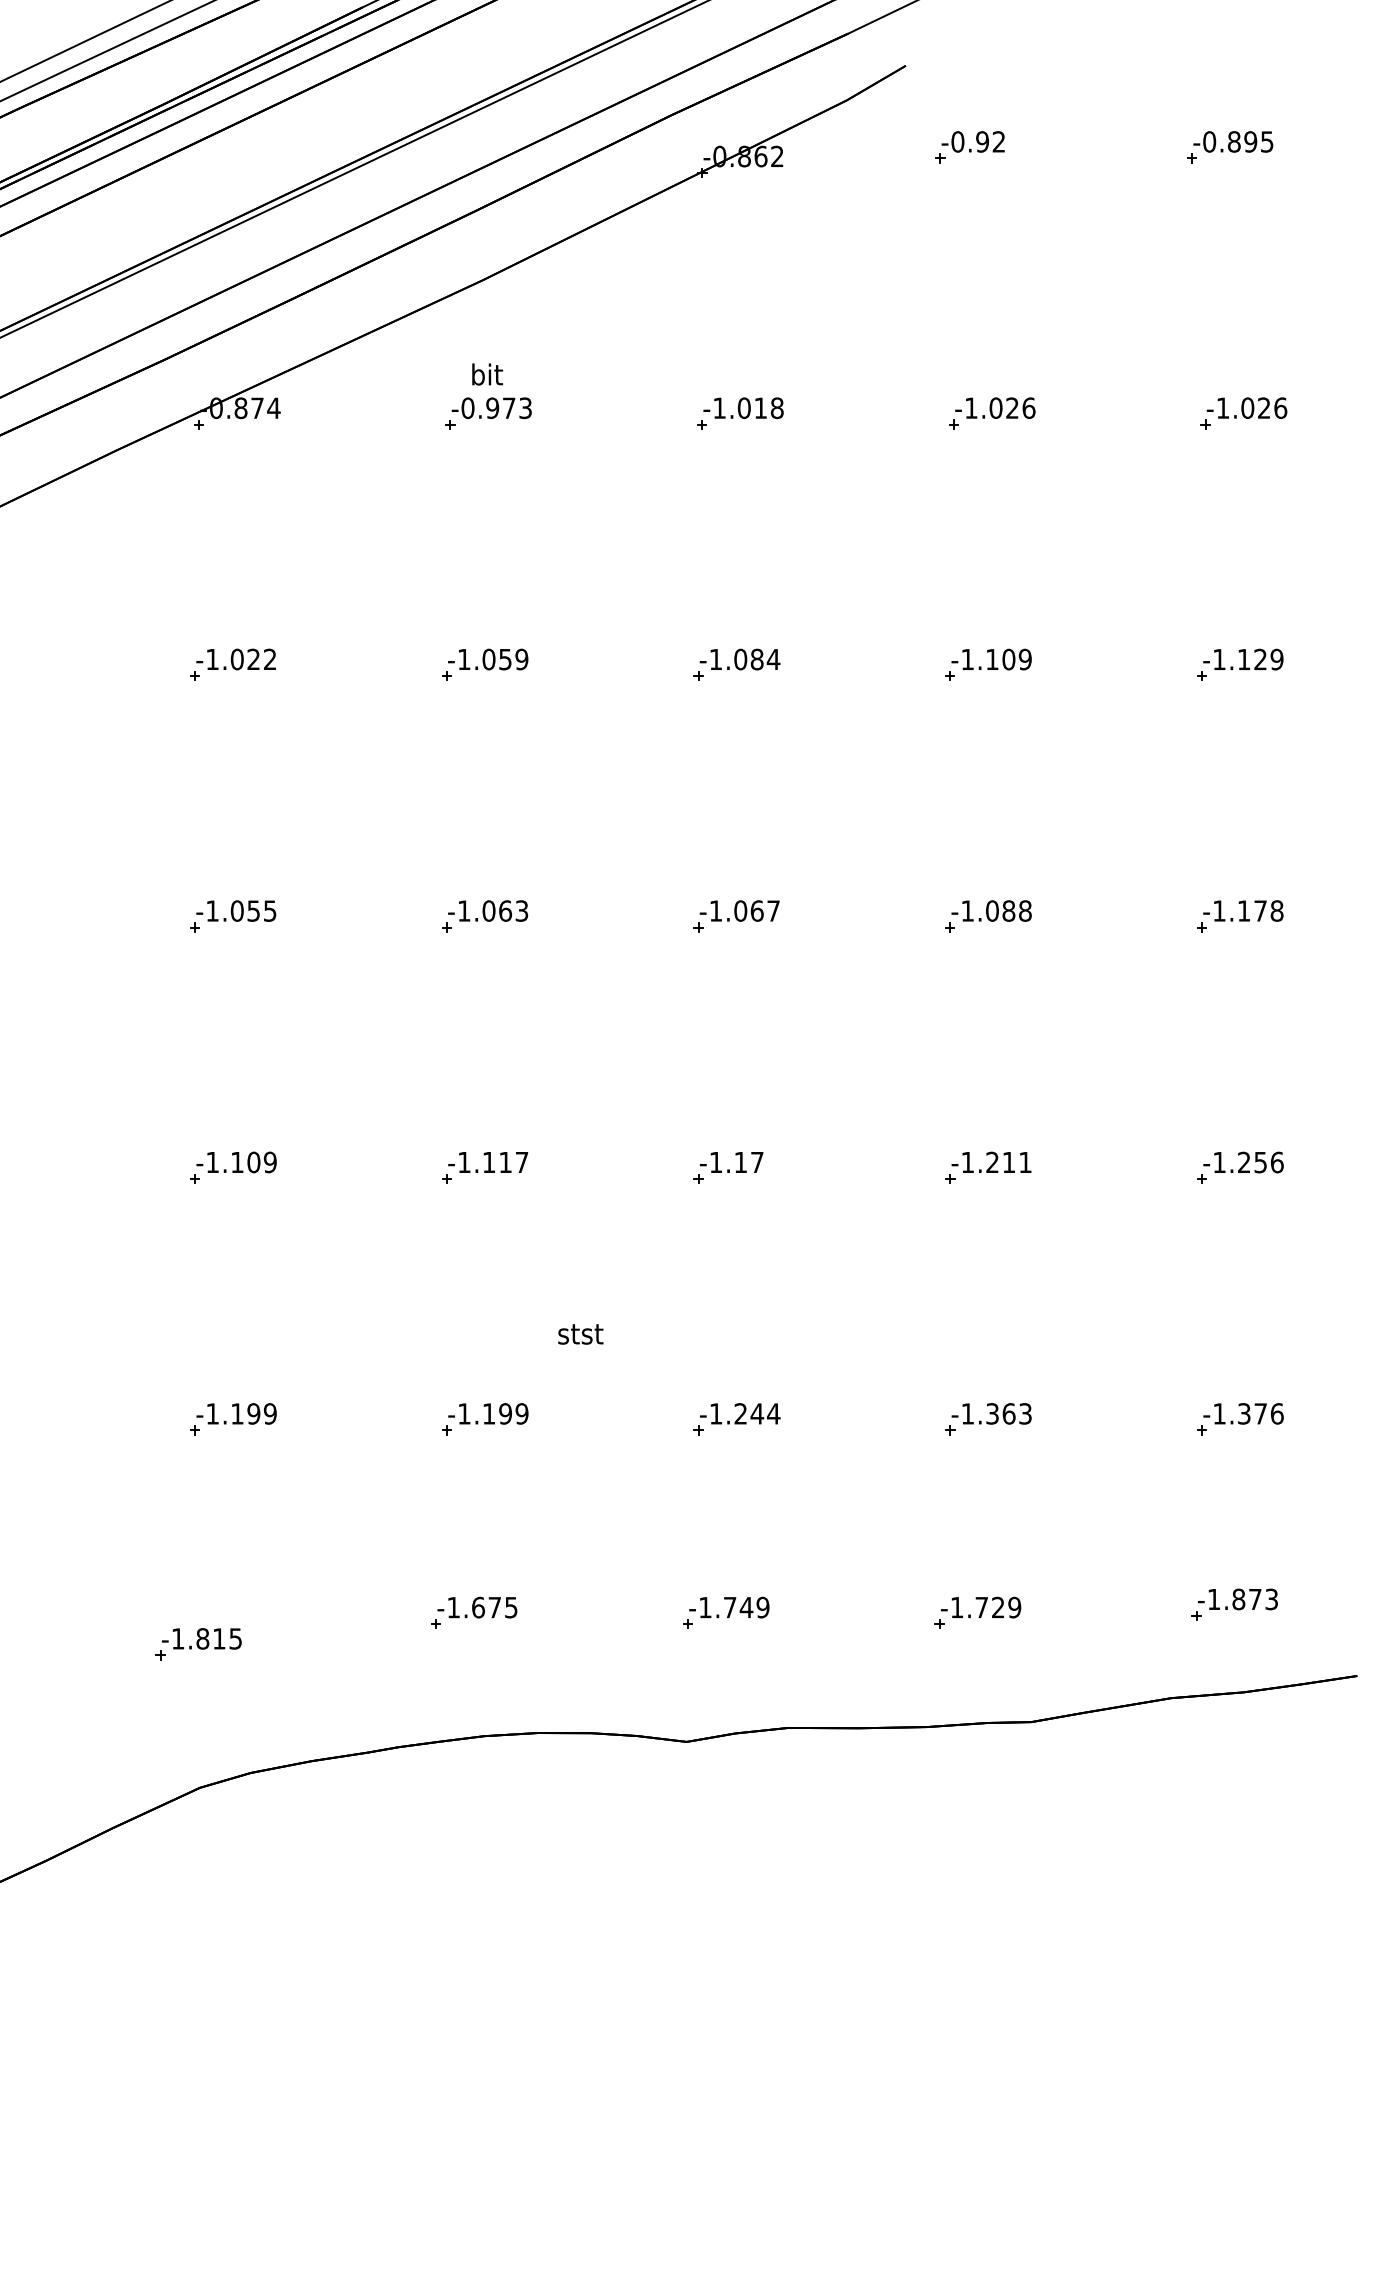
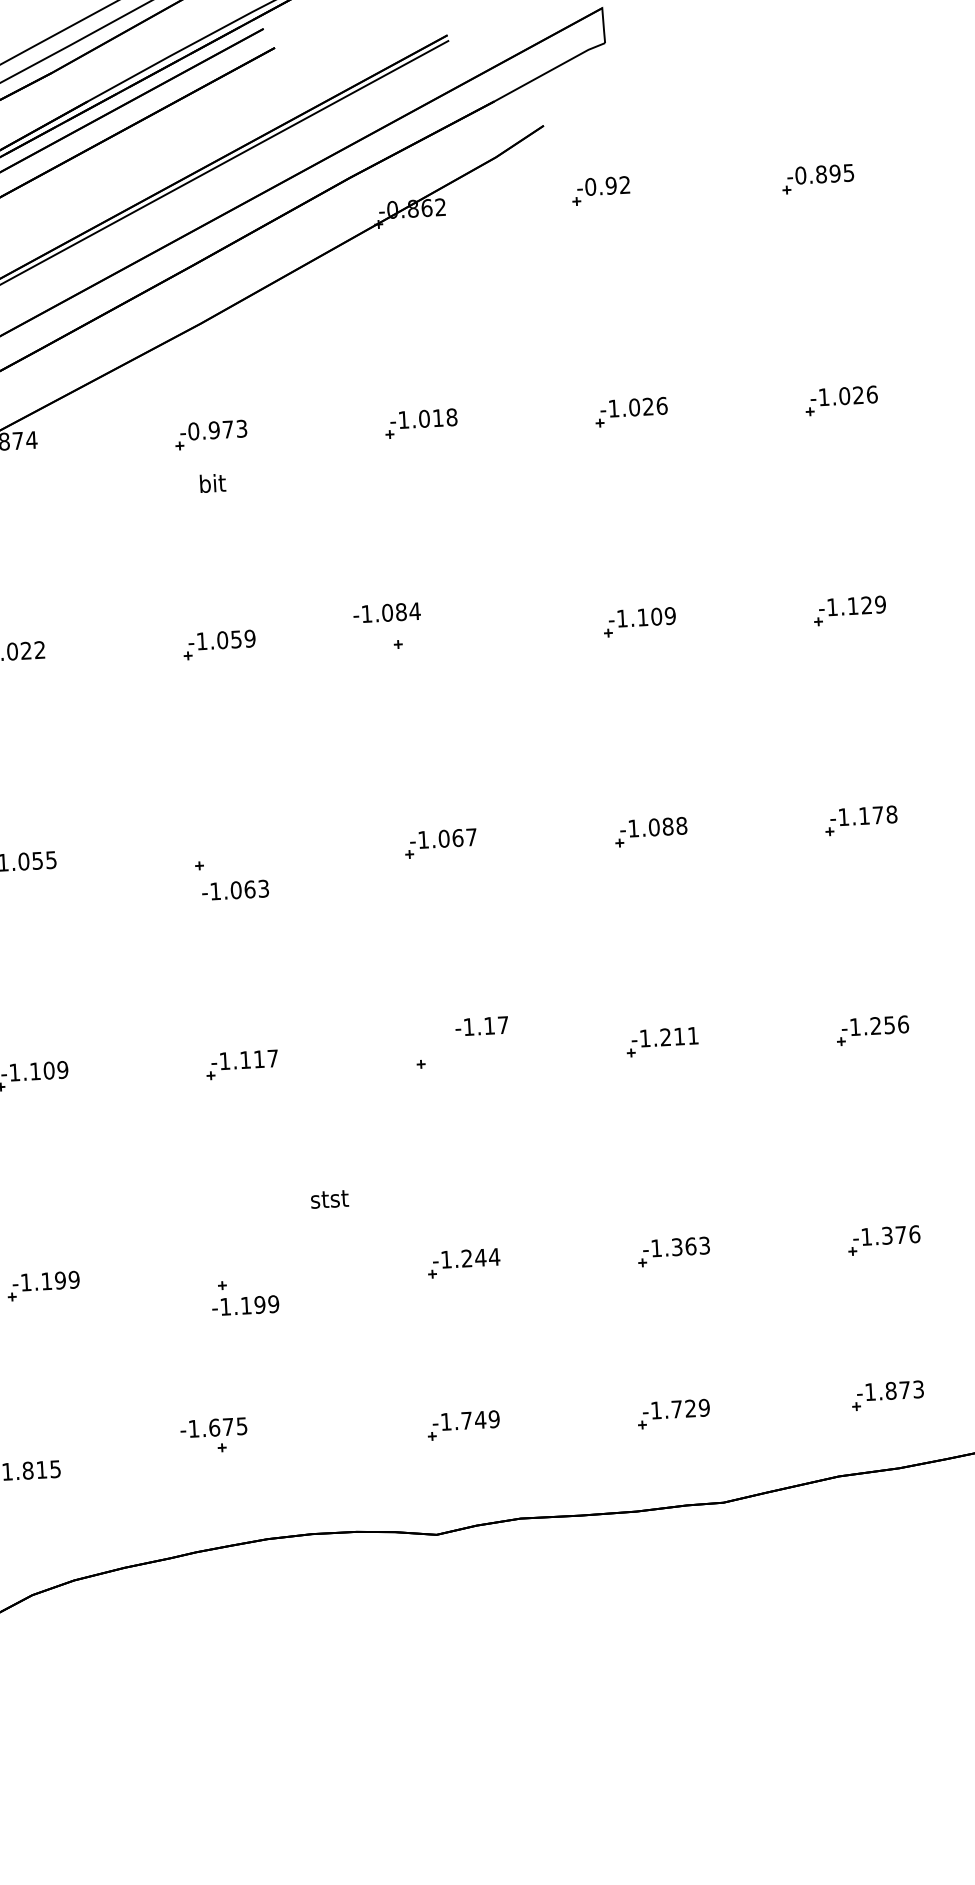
text: (487, 374) -> (212, 483), moved
text: (739, 659) -> (386, 612), moved
text: (488, 910) -> (235, 889), moved
text: (731, 1162) -> (481, 1026), moved
text: (488, 1413) -> (245, 1305), moved
text: (477, 1607) -> (213, 1427), moved

